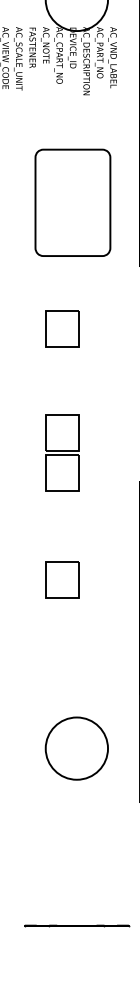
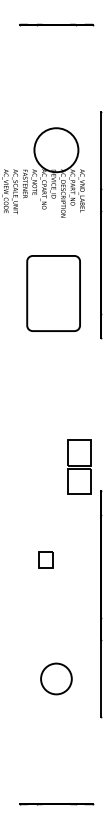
part: (62, 328) -> (46, 382), removed
part: (62, 452) -> (79, 466), moved
part: (62, 579) -> (46, 559), size x0.6
circle: (76, 747) -> (56, 678), size x0.7

